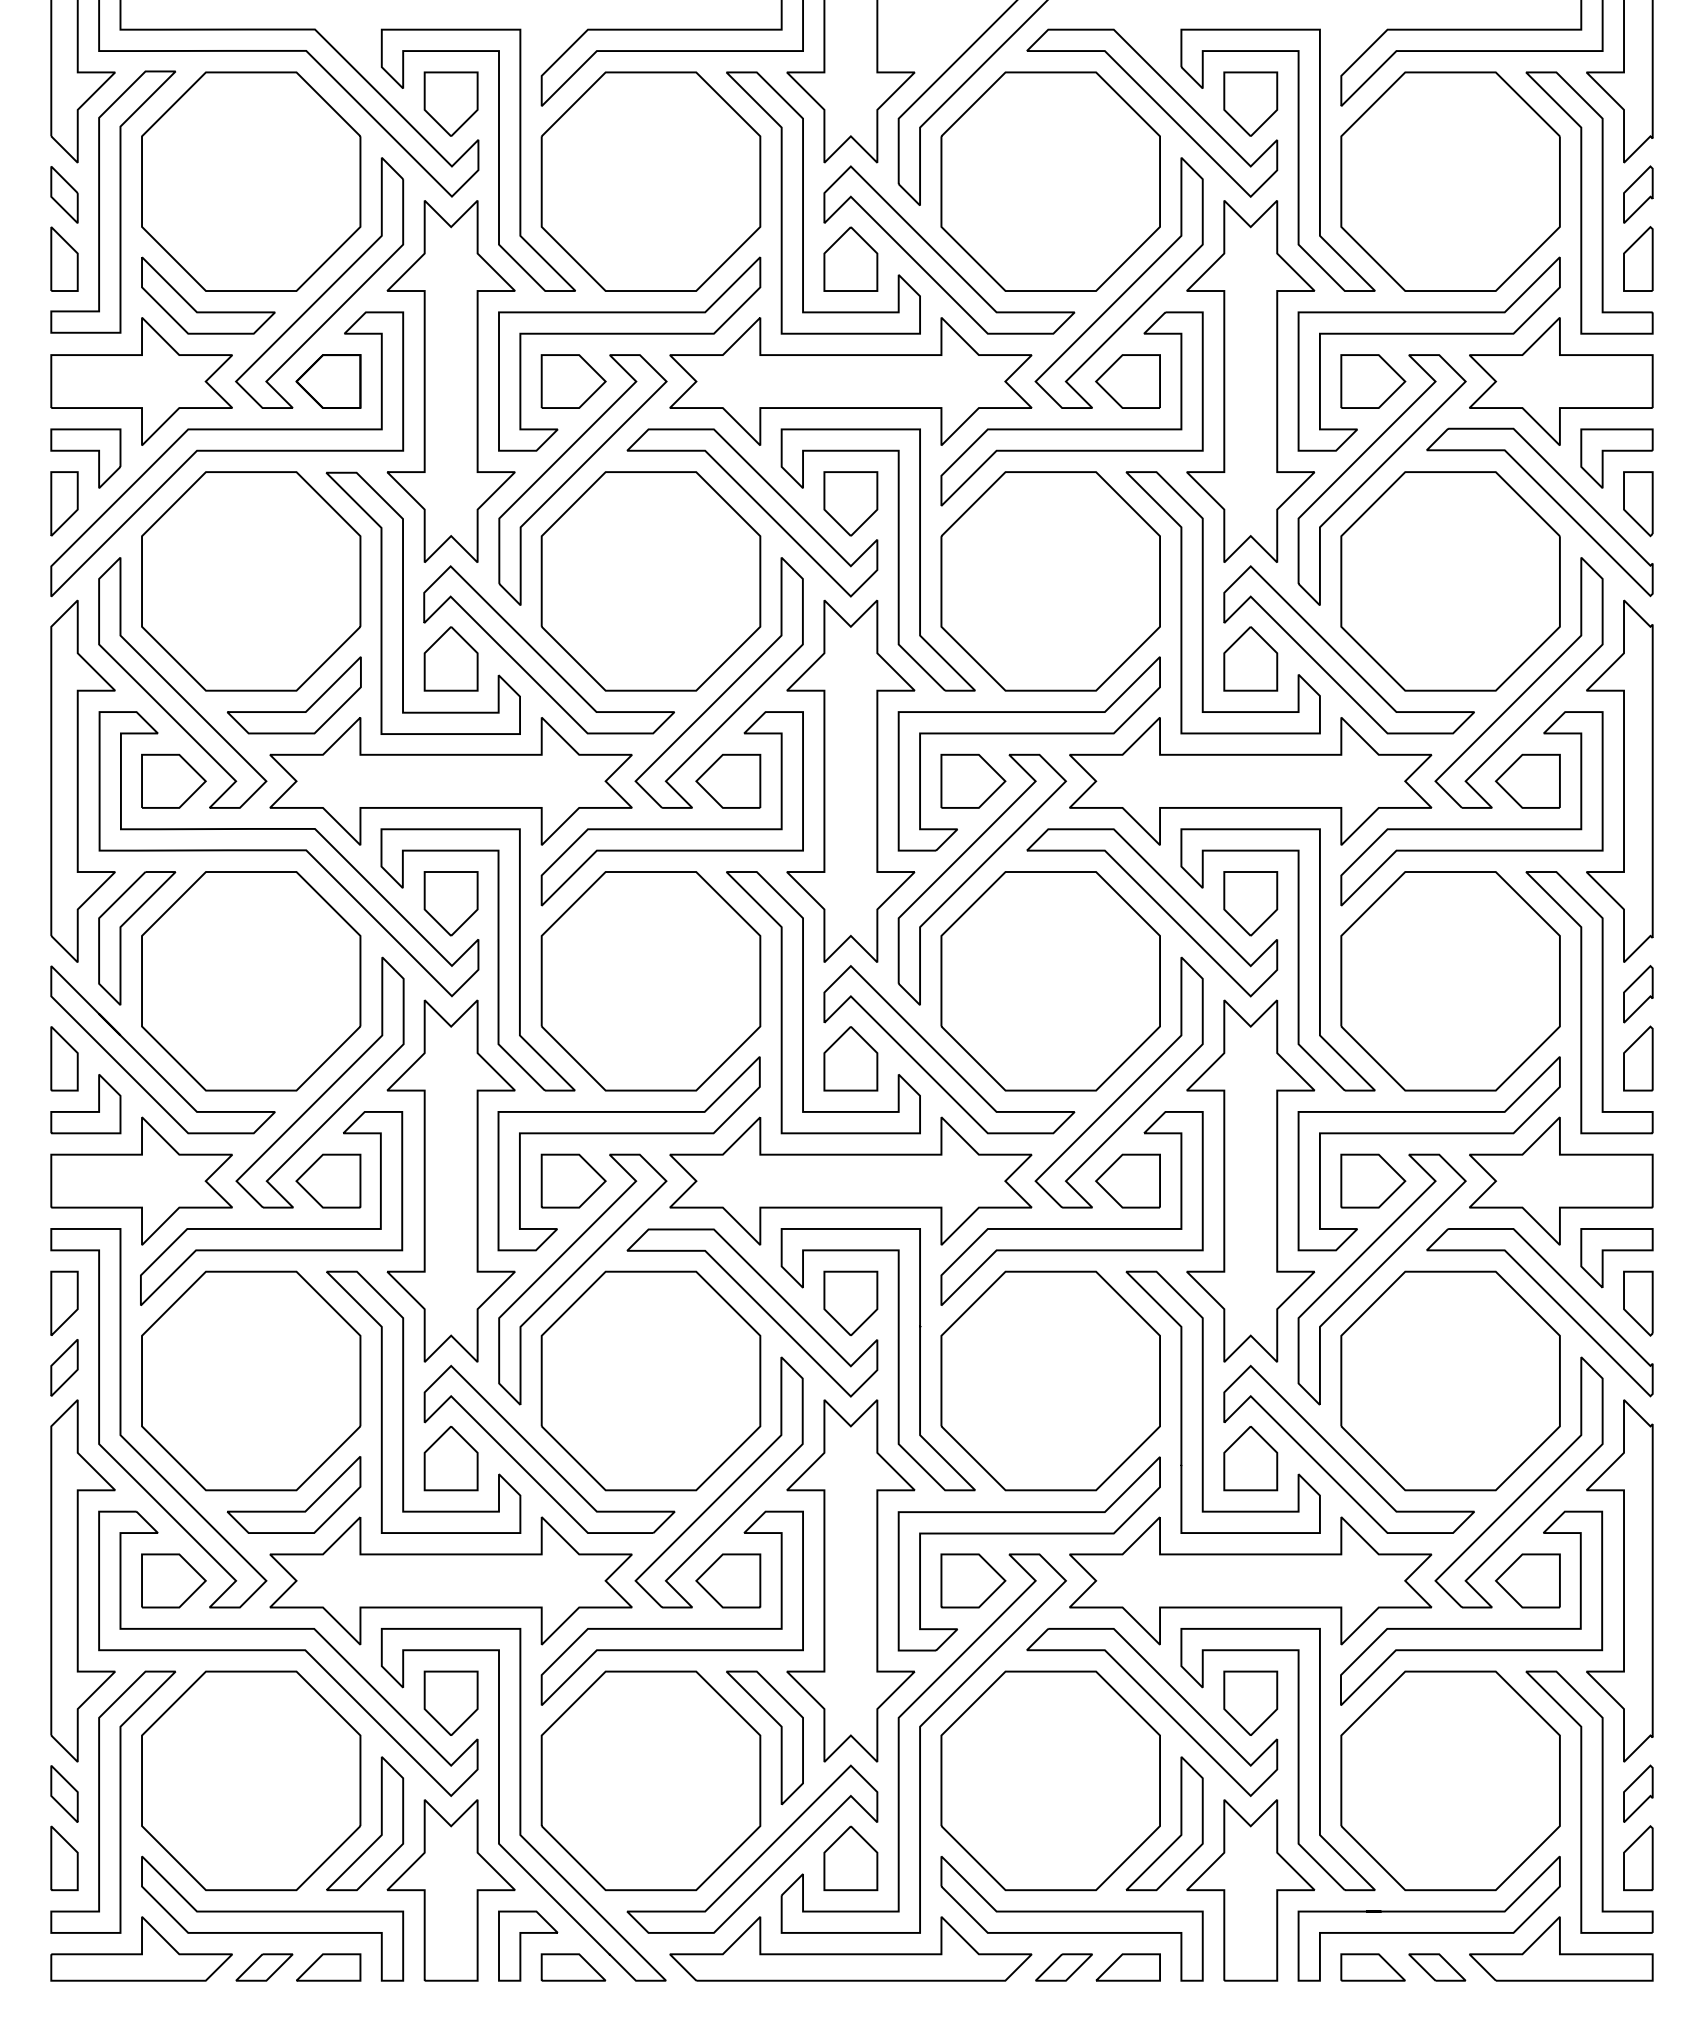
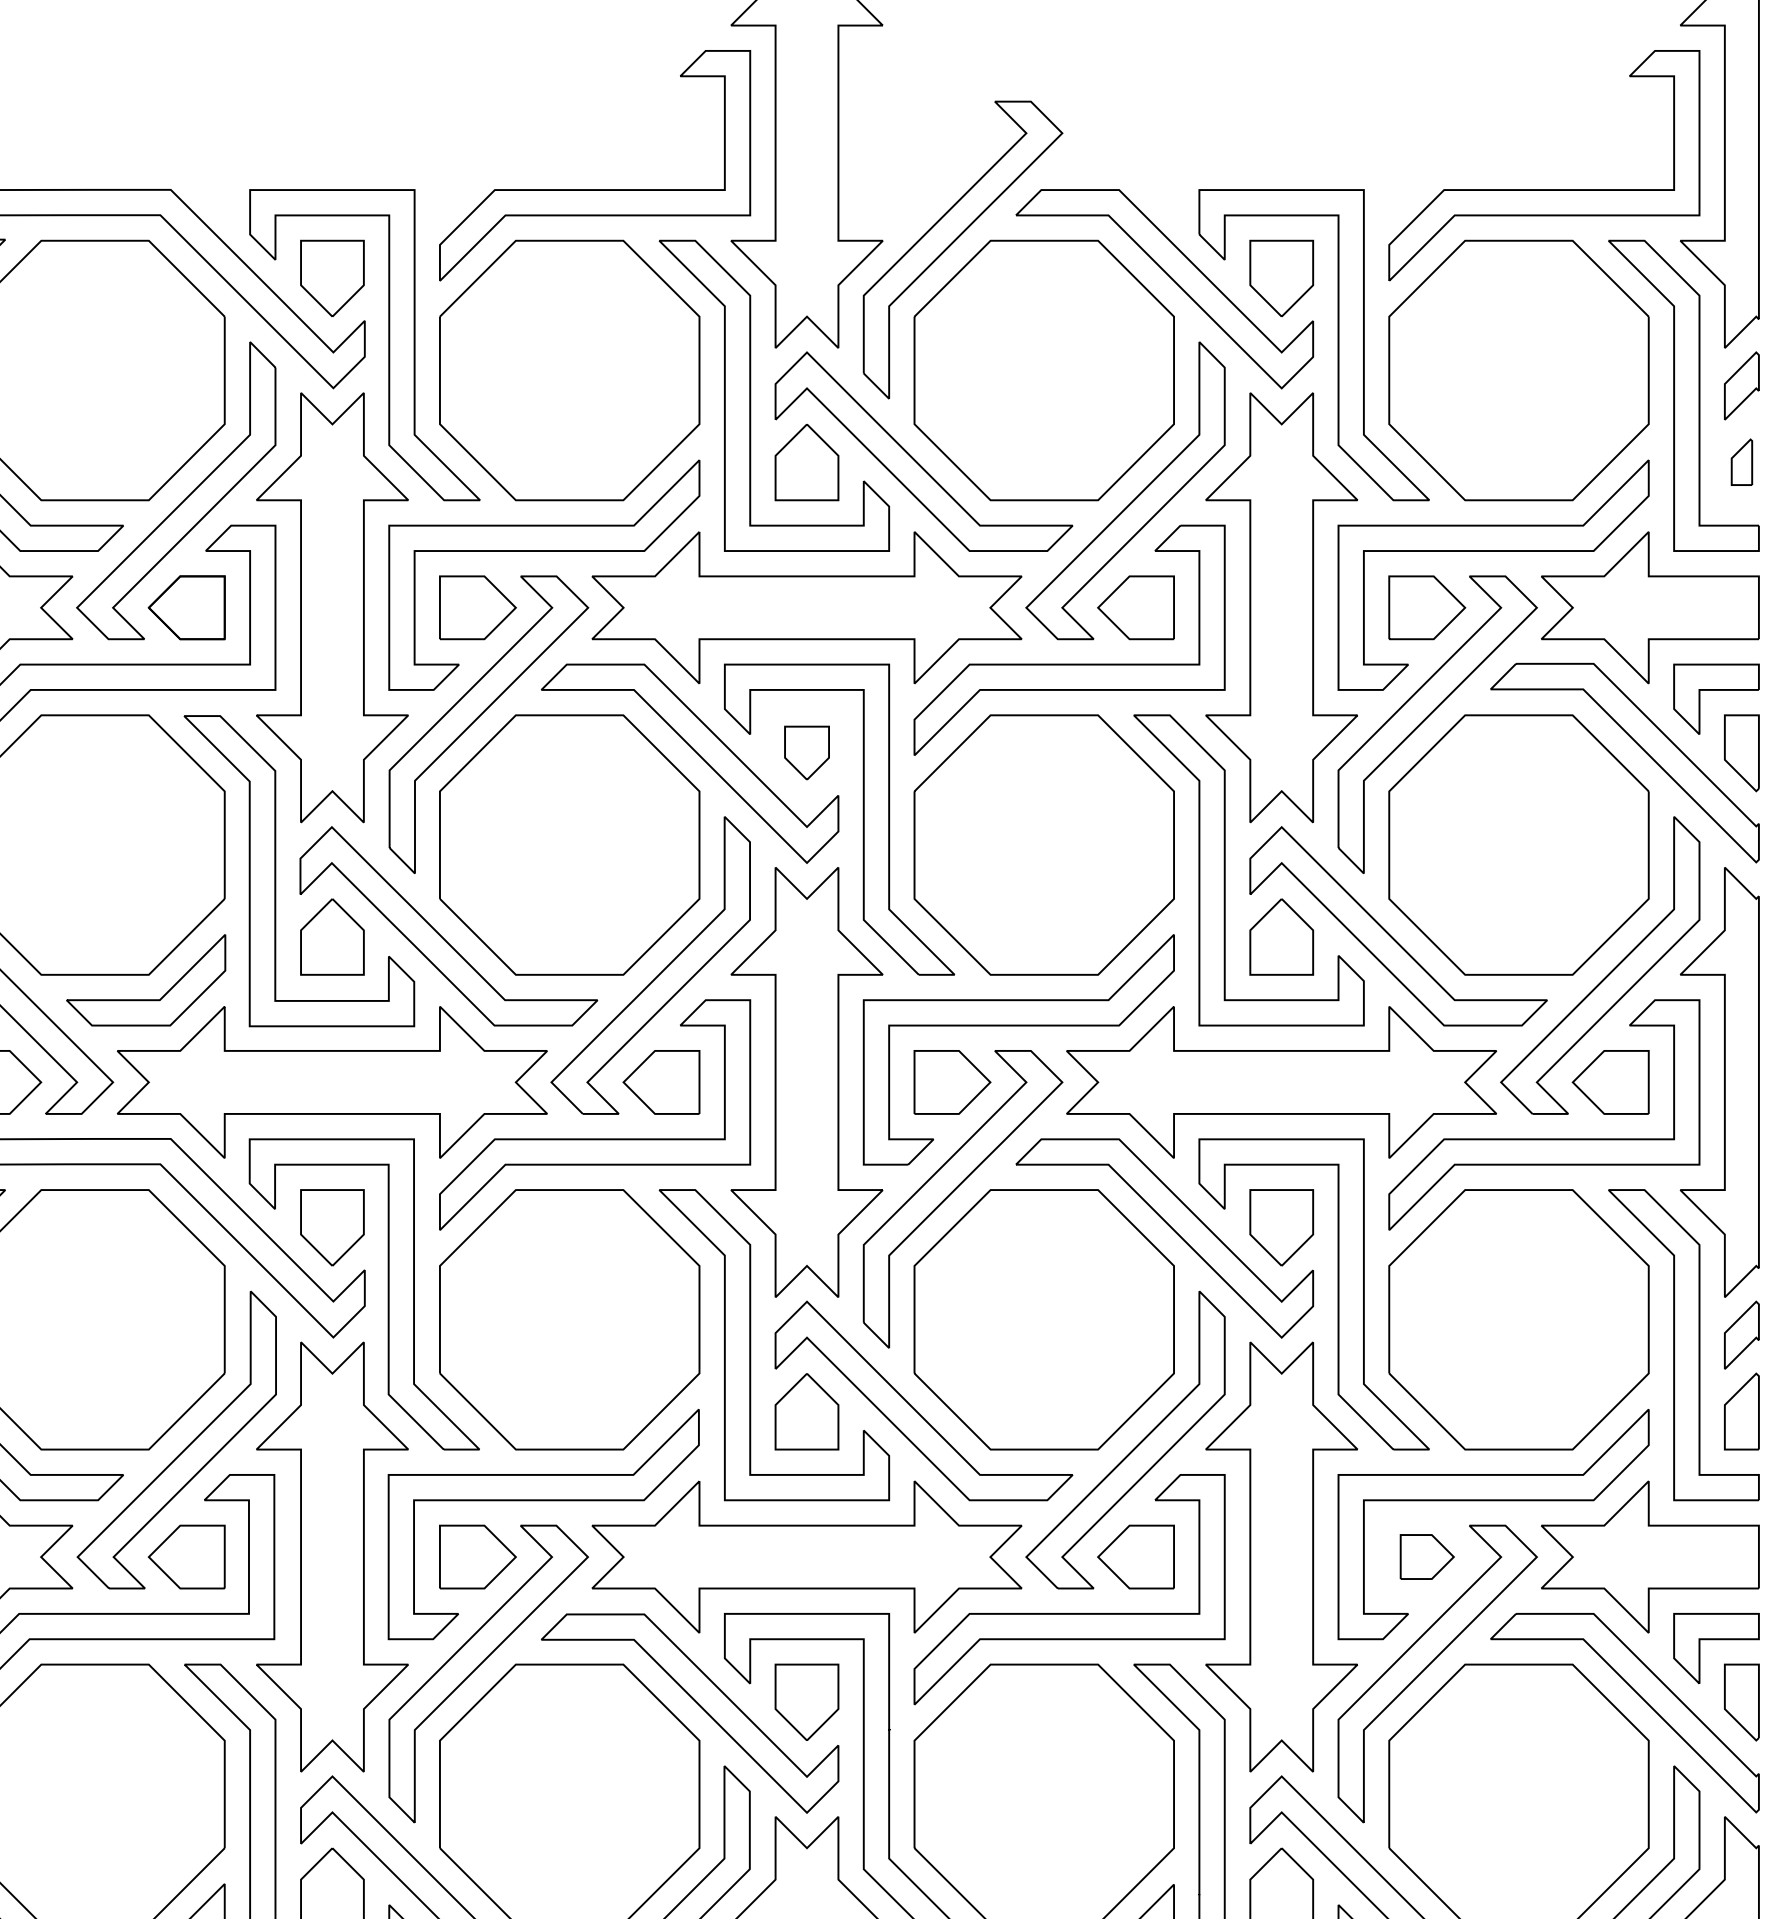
part: (1638, 258) -> (1742, 461), size x0.6
part: (850, 503) -> (806, 752), size x0.7
part: (1373, 1180) -> (1427, 1556), size x0.7

